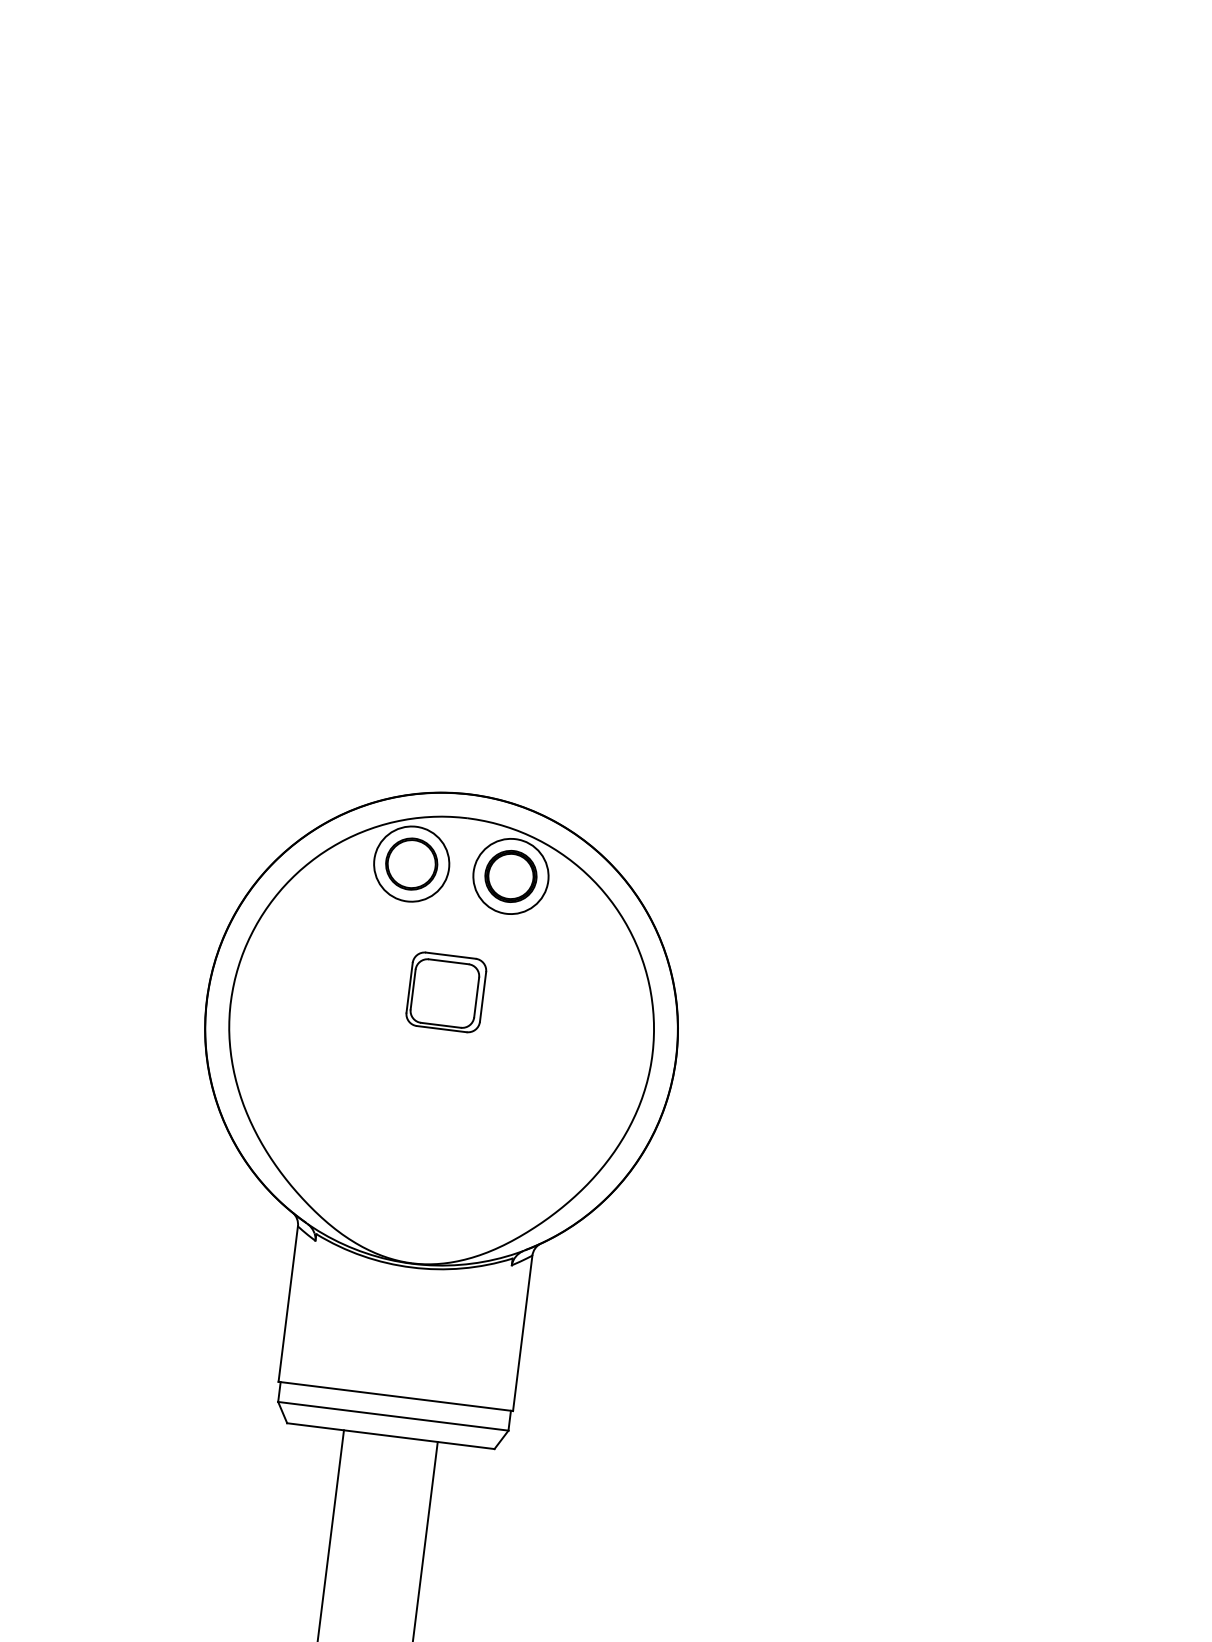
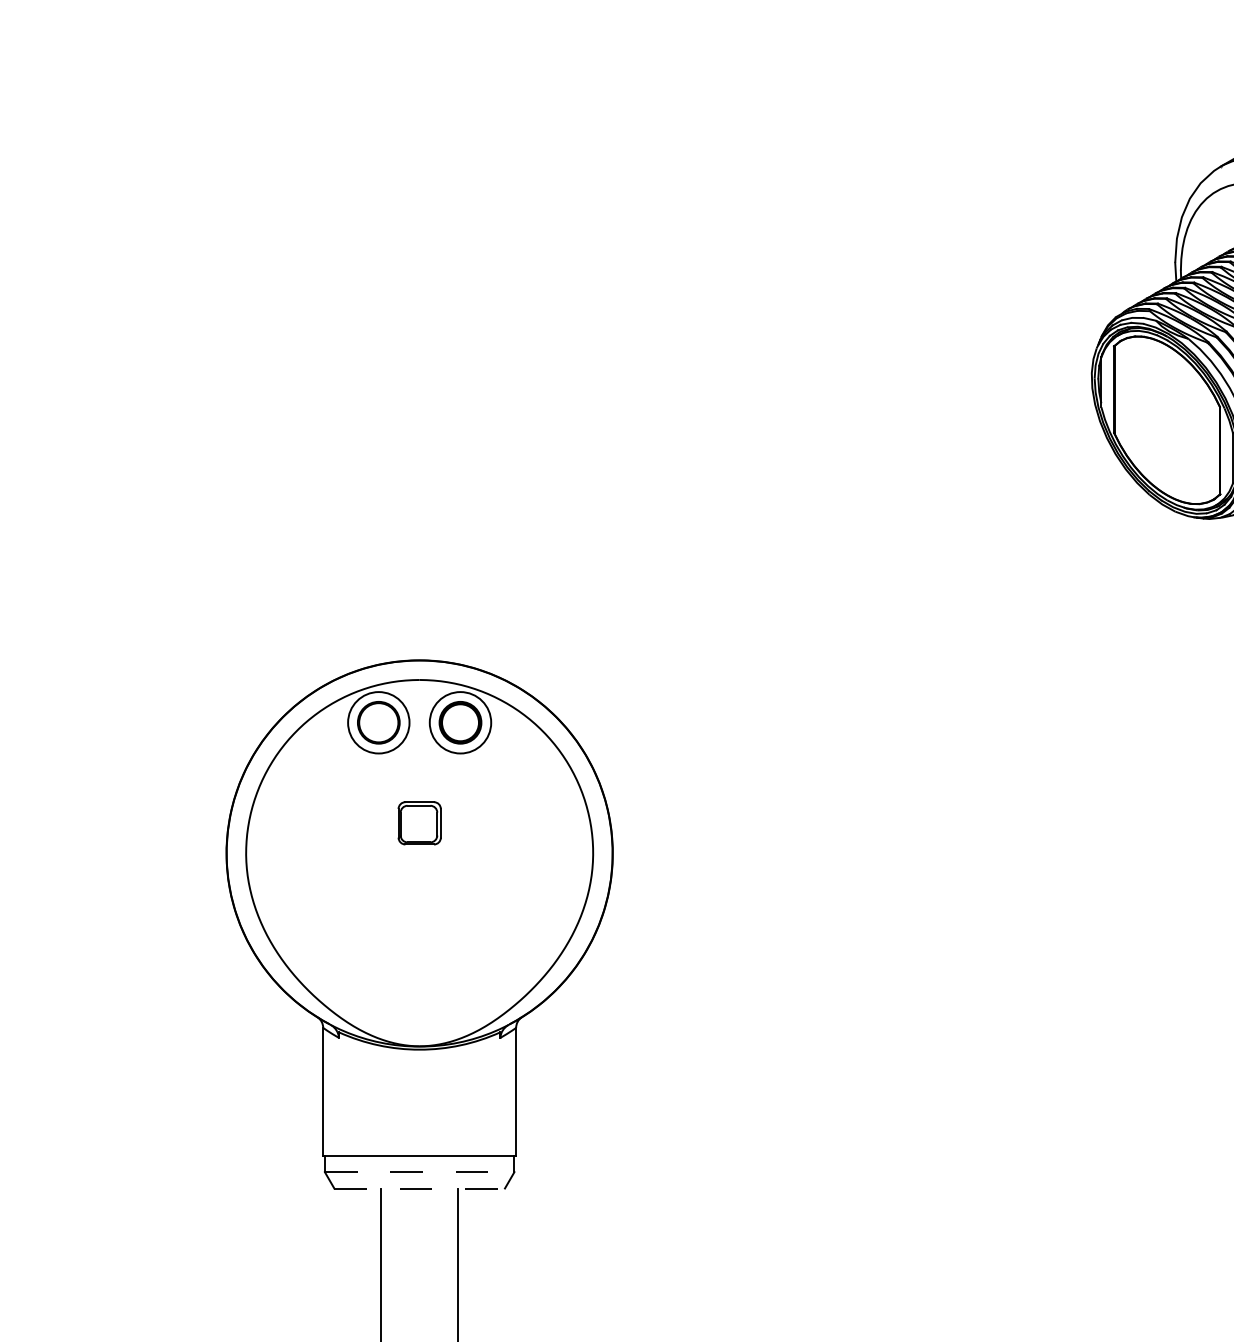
part: (445, 992) -> (419, 823), size x0.7
line: (393, 1416) -> (419, 1172), solid -> dashed
line: (391, 1436) -> (420, 1188), solid -> dashed

